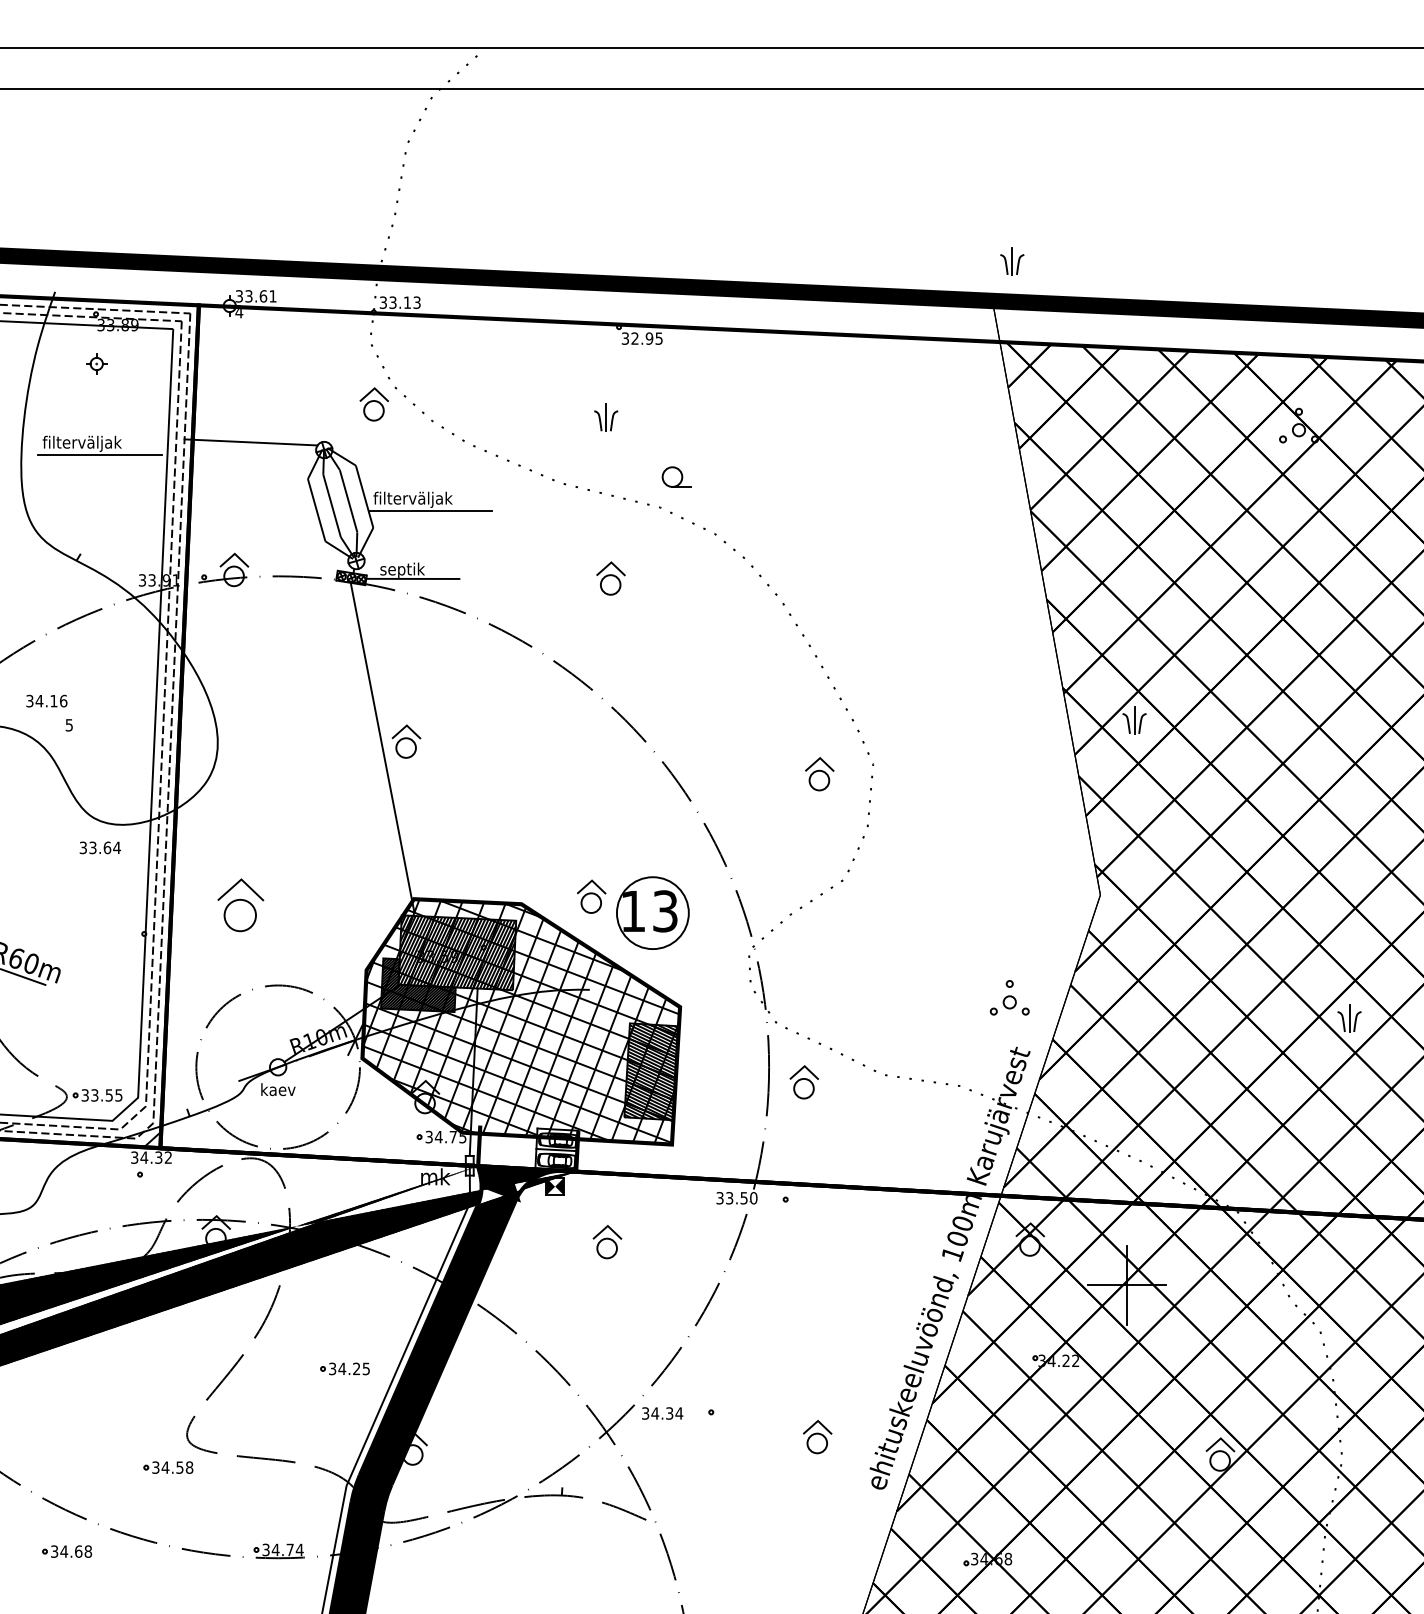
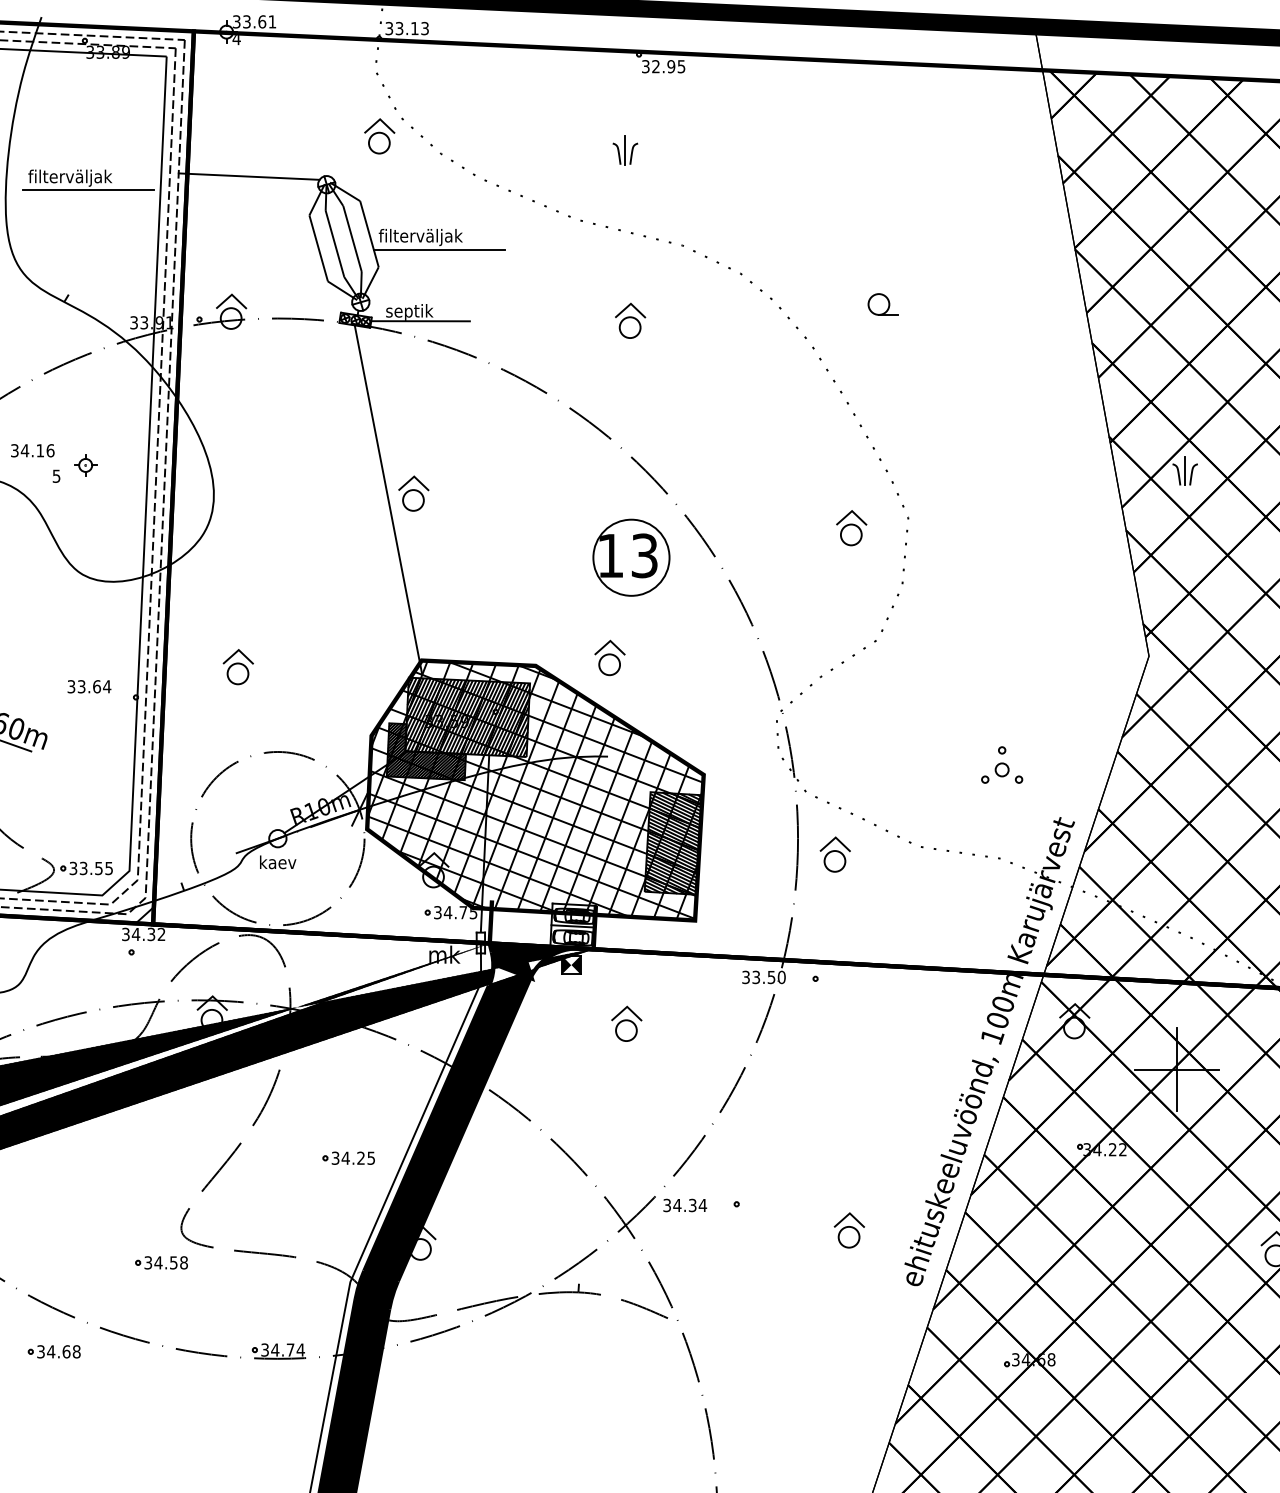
part: (96, 363) -> (85, 464), moved
part: (676, 476) -> (883, 303), moved
text: (99, 847) -> (88, 686), moved
part: (240, 905) -> (237, 667), size x0.62
part: (652, 912) -> (631, 557), moved
part: (1009, 997) -> (1001, 764), moved

